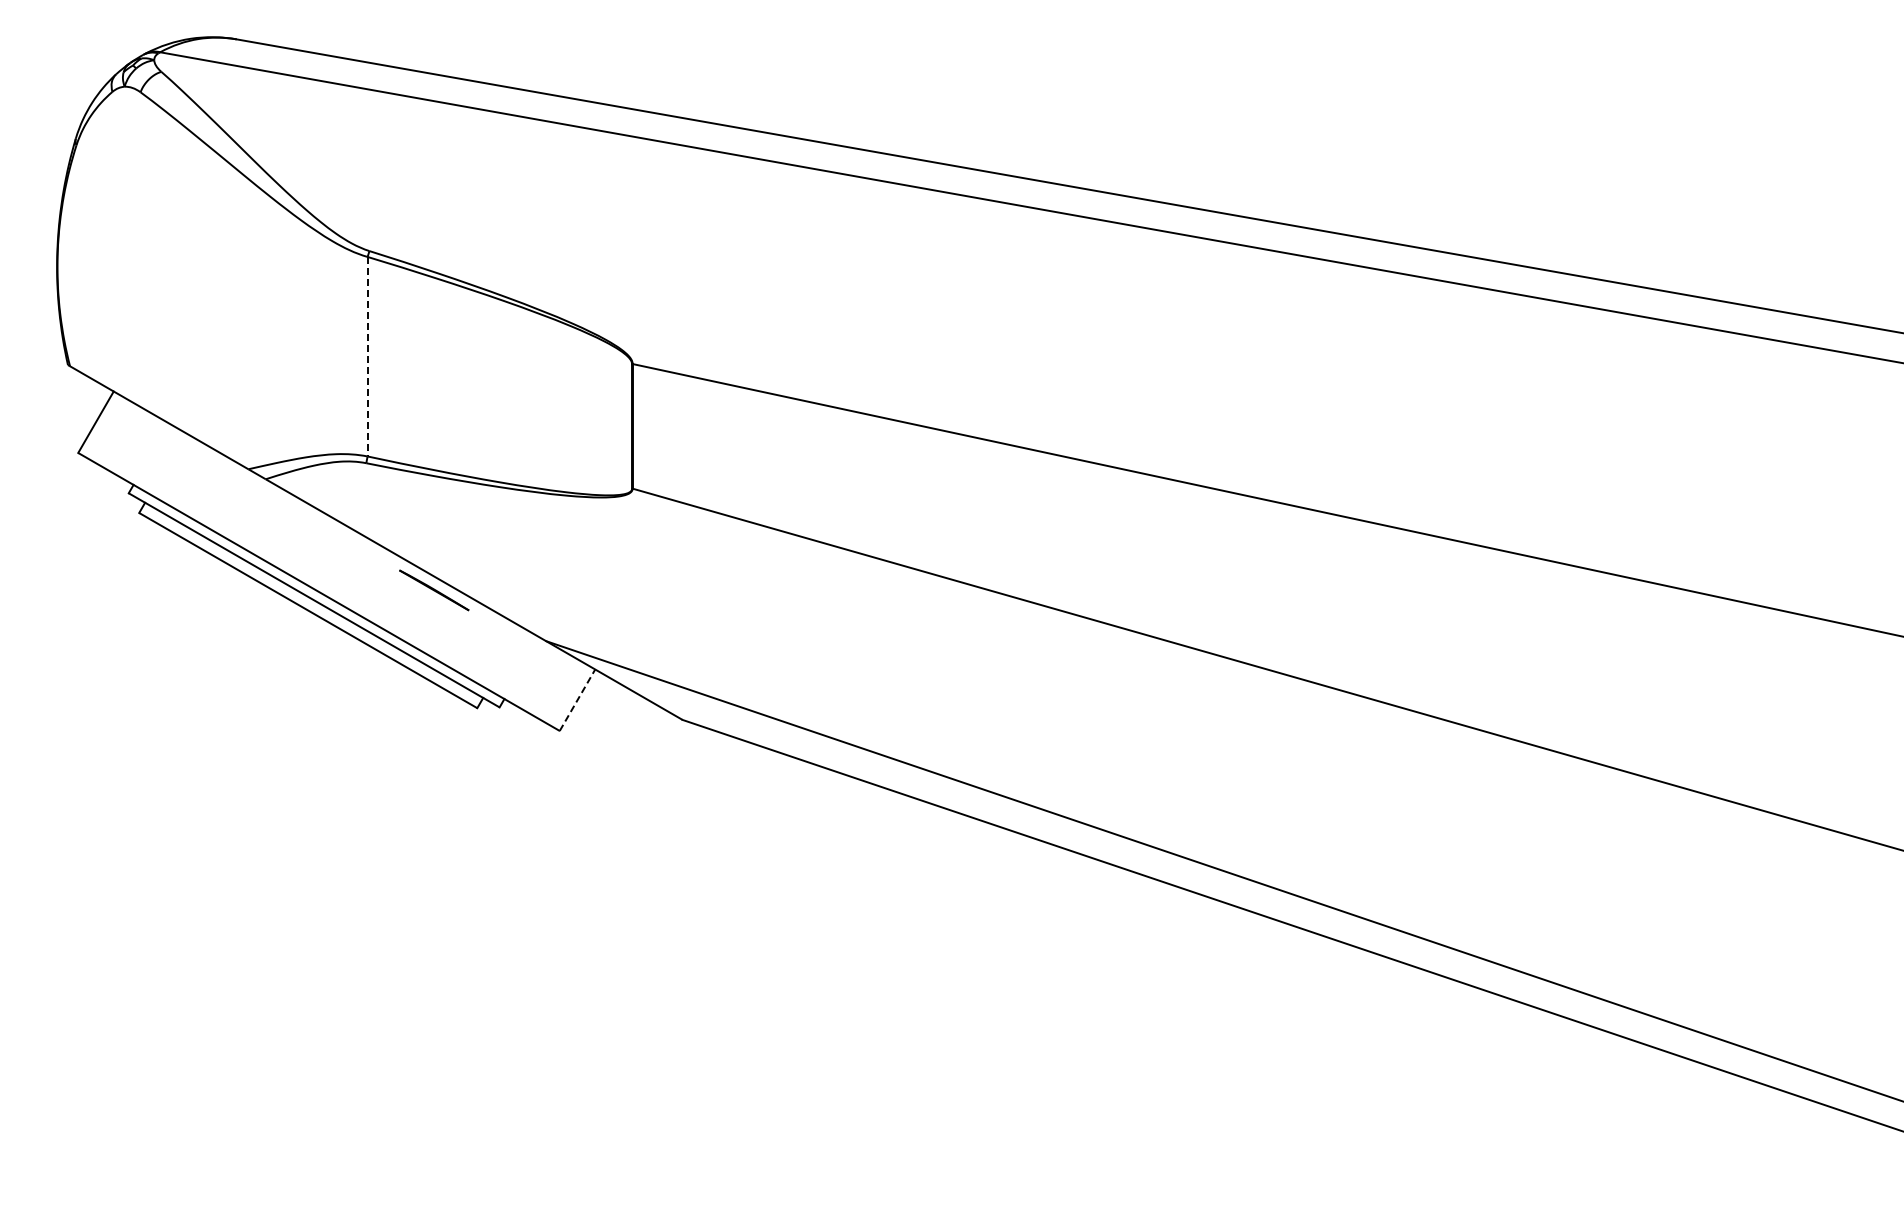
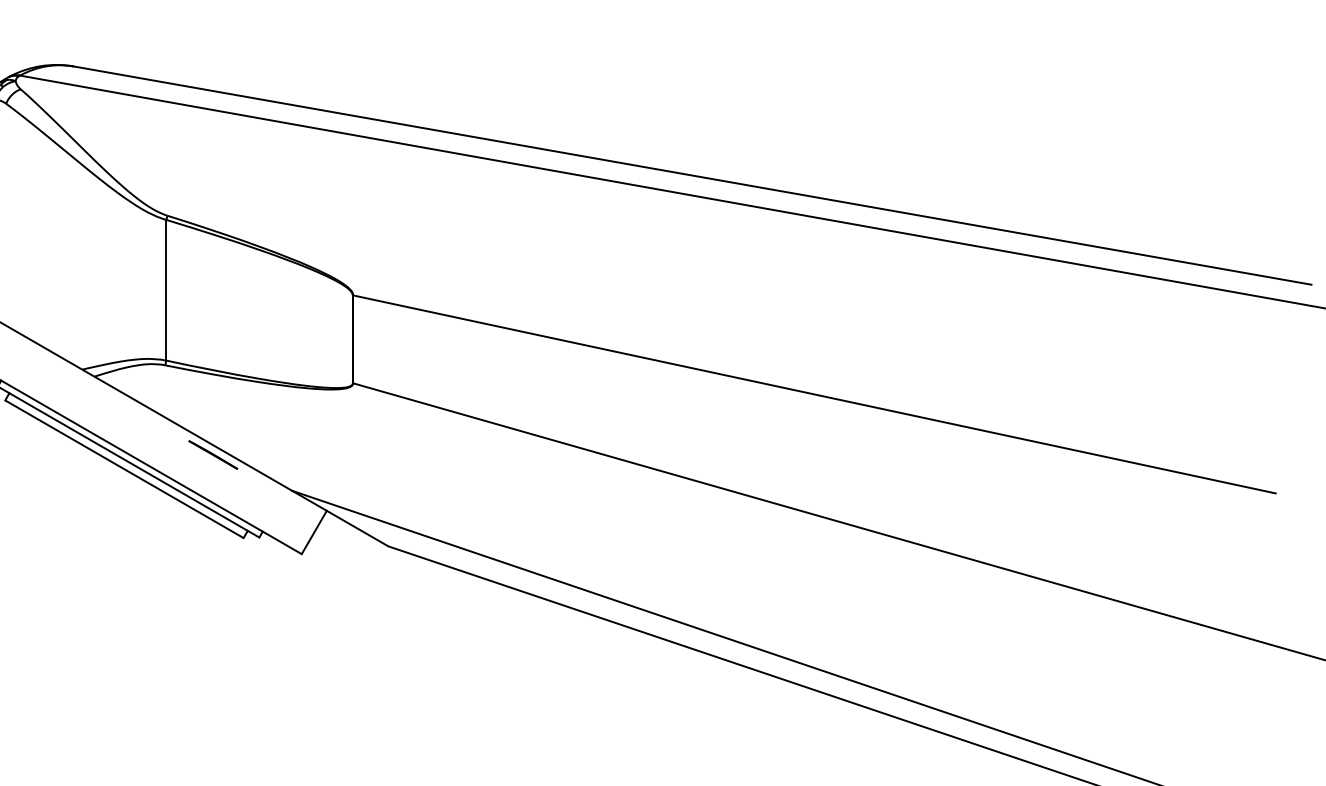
line: (367, 356) -> (166, 290), dashed -> solid
line: (577, 699) -> (314, 531), dashed -> solid

